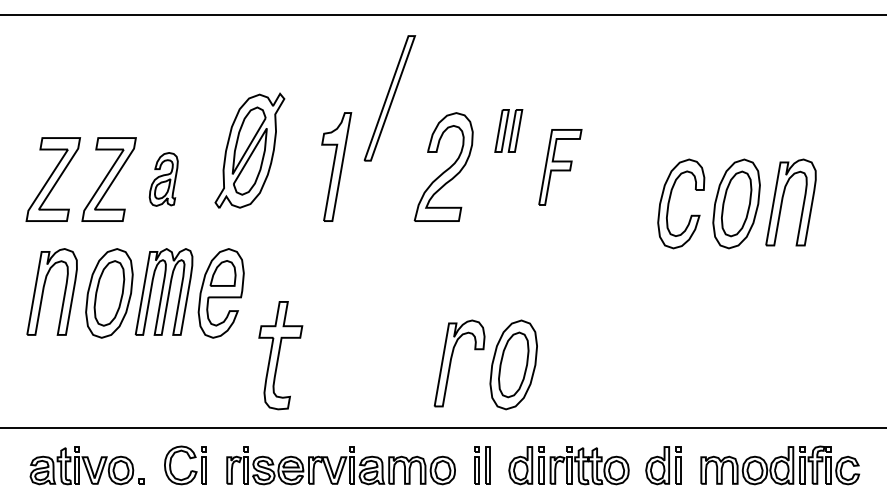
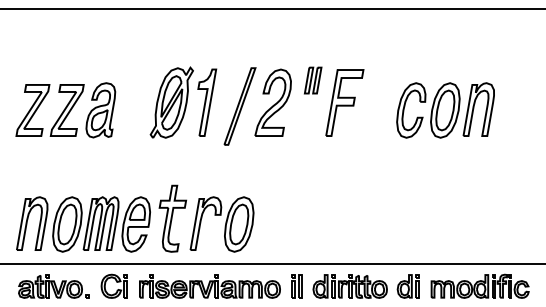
part: (389, 98) -> (239, 106), moved
part: (249, 150) -> (171, 102), moved
part: (559, 166) -> (344, 102), size x1.43
part: (163, 179) -> (100, 110), size x1.67
part: (736, 203) -> (445, 110), moved
part: (135, 293) -> (83, 224), moved
part: (484, 364) -> (221, 224), moved

